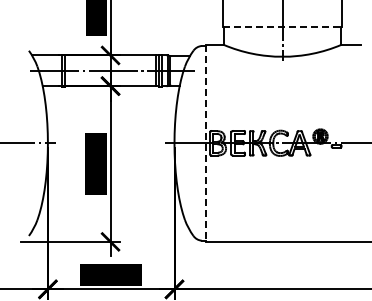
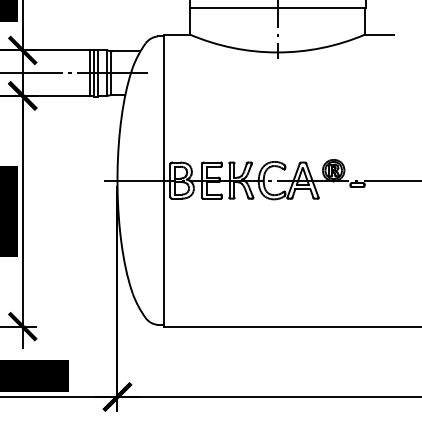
line: (283, 26) -> (278, 7), dashed -> solid
line: (205, 143) -> (163, 180), dashed -> solid

